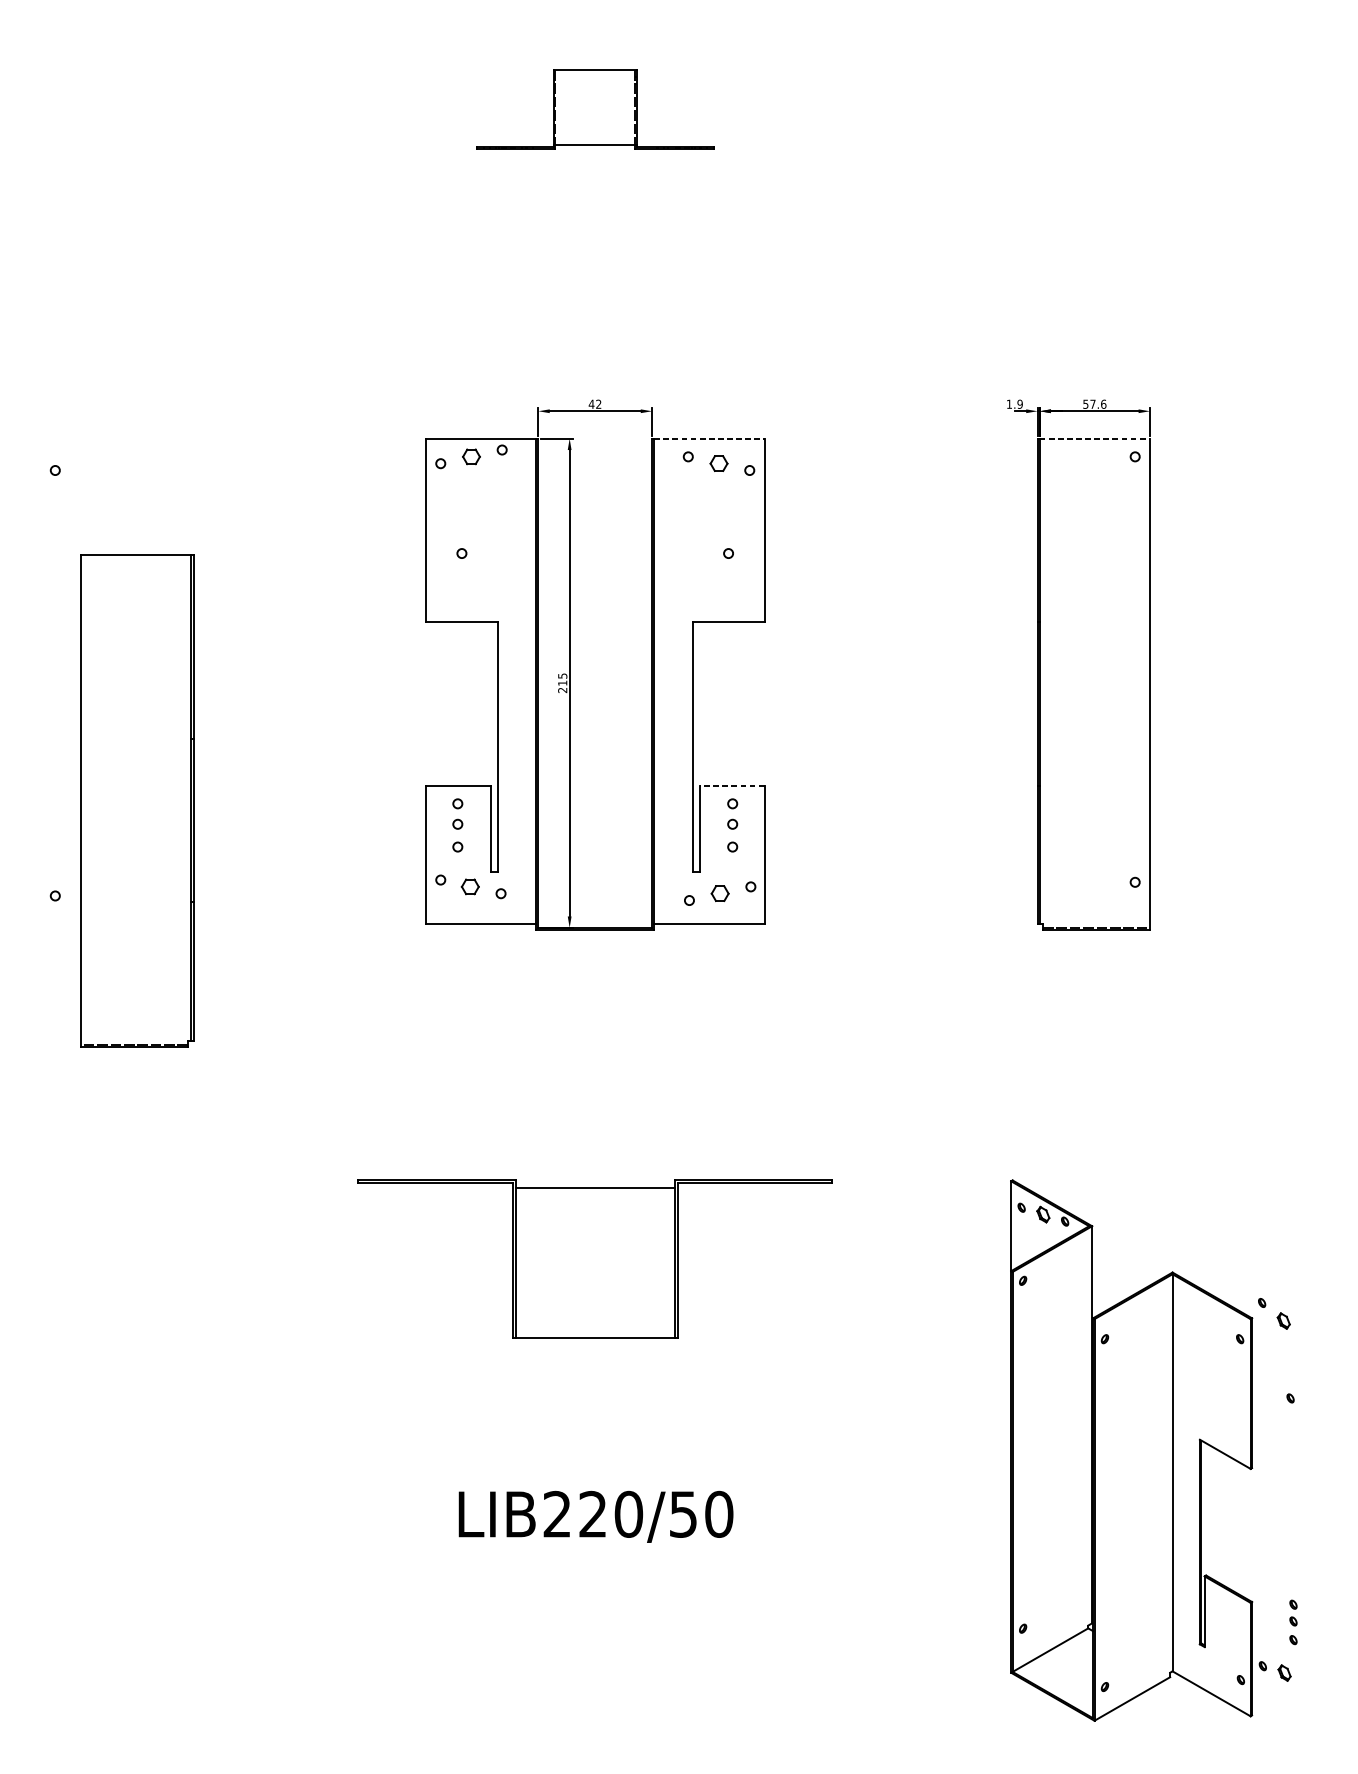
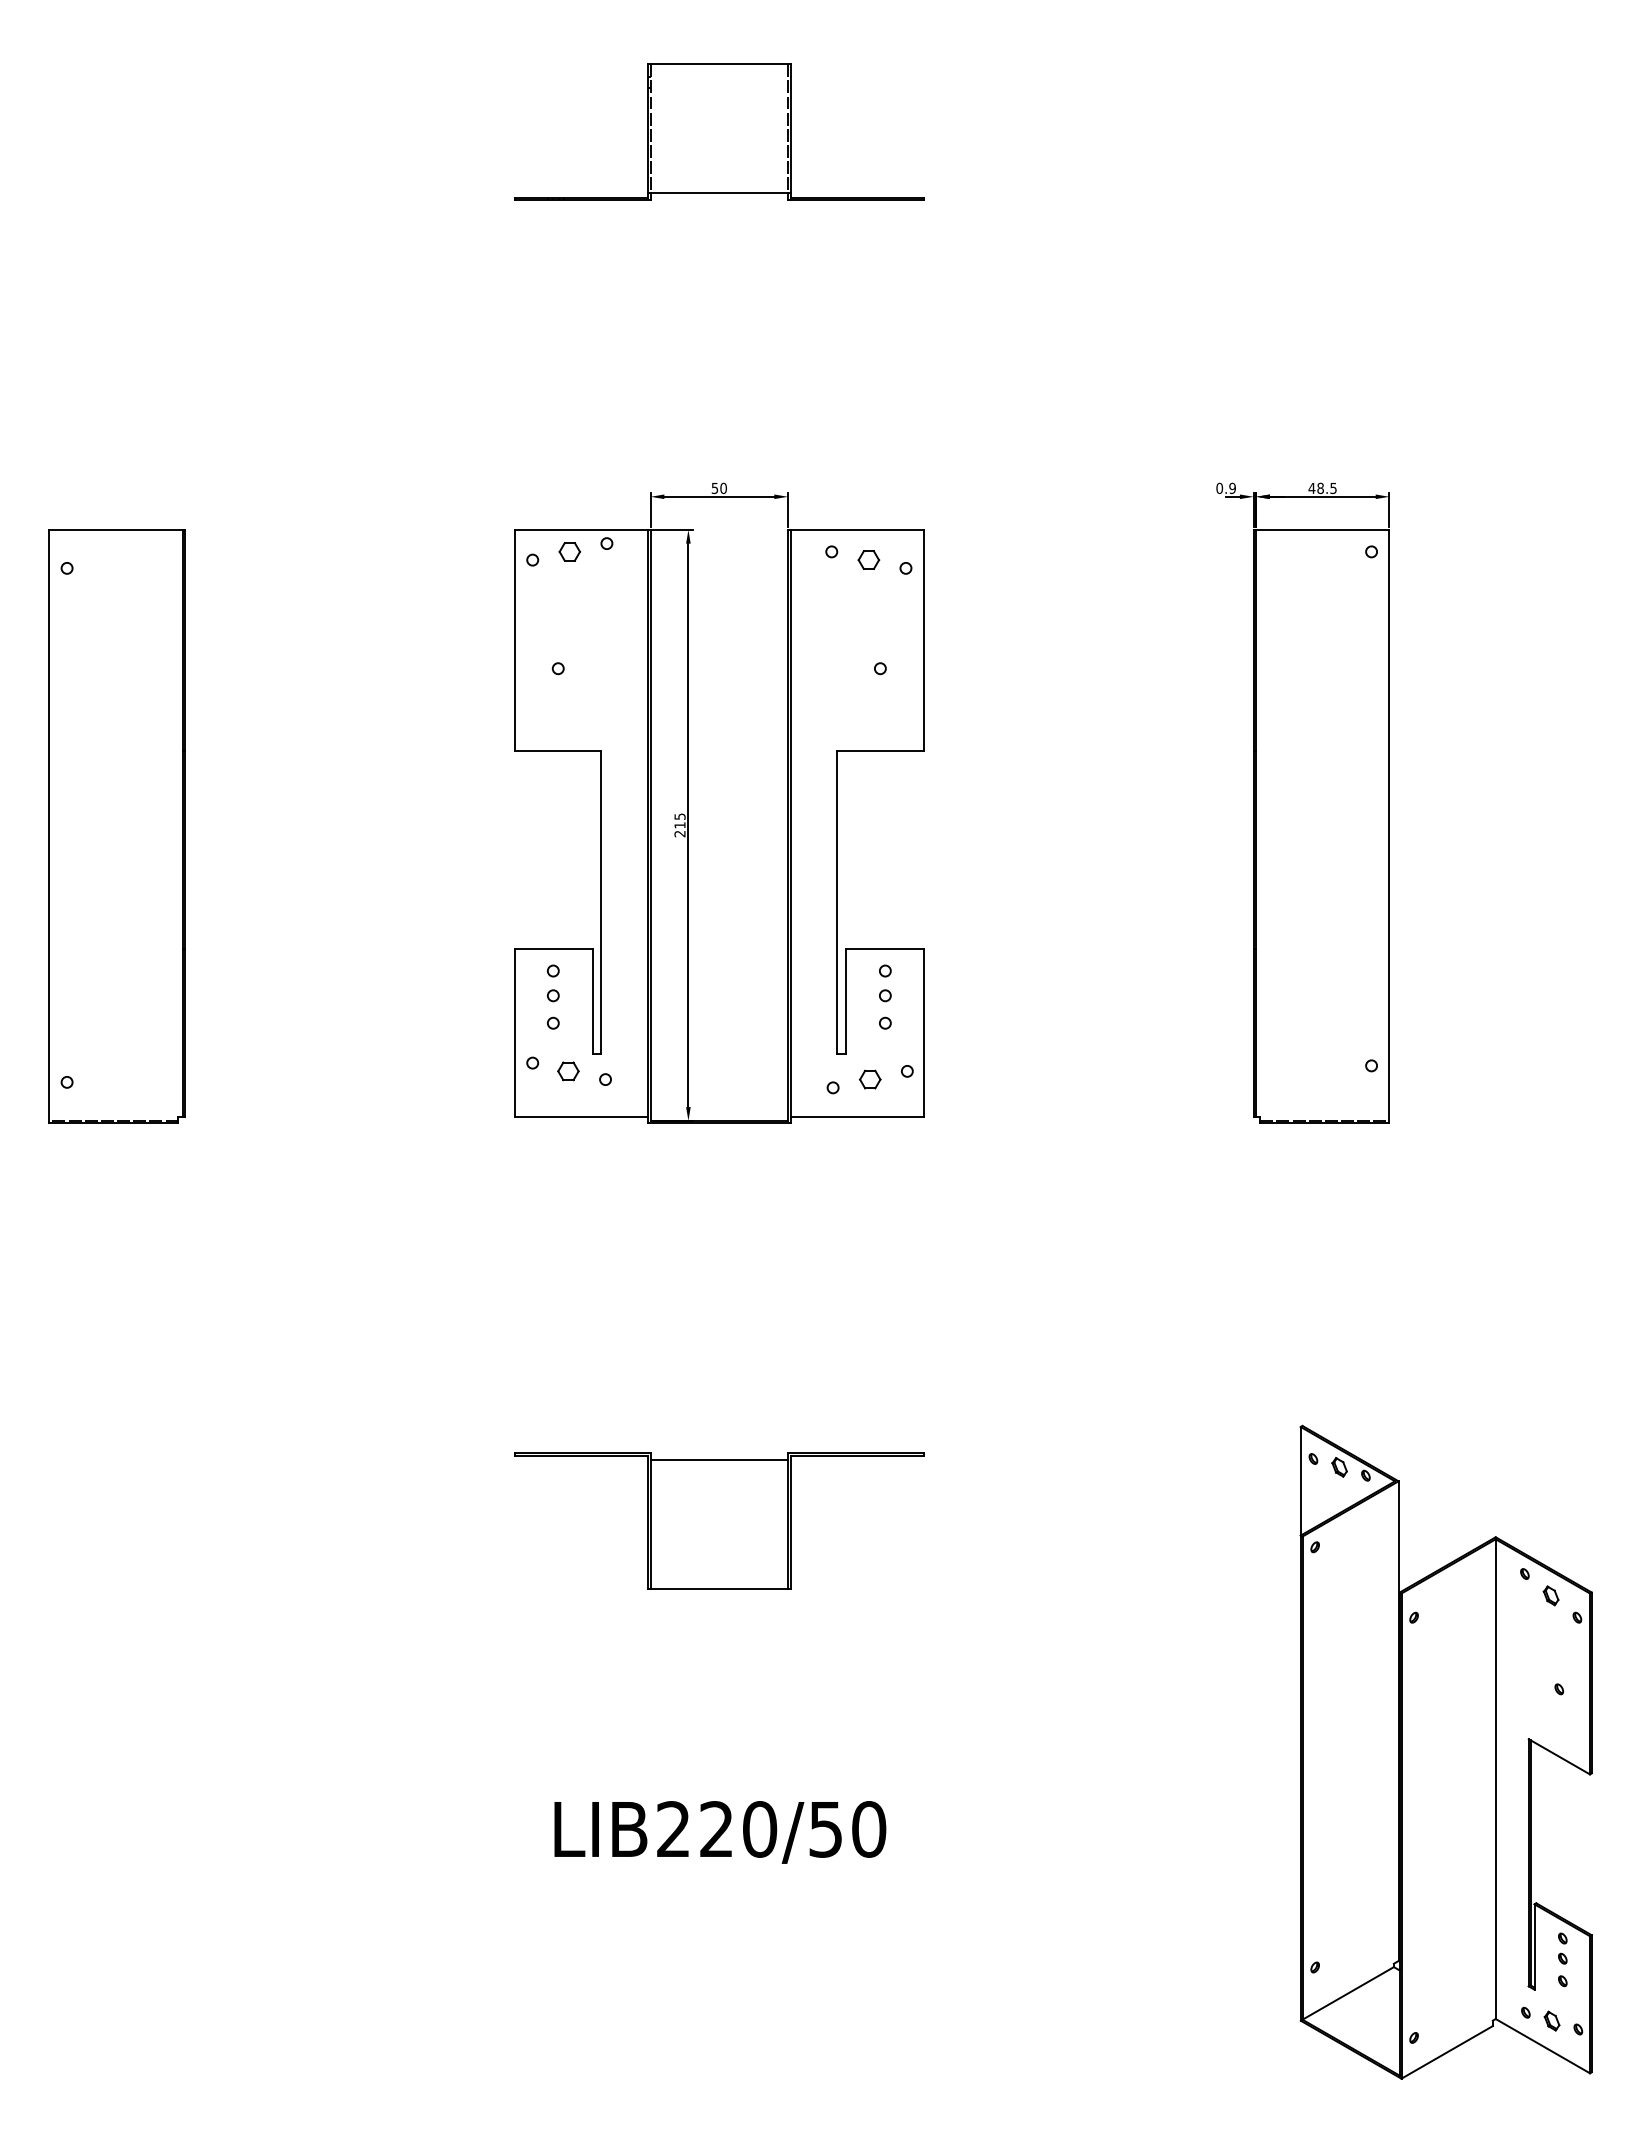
part: (595, 108) -> (719, 131), size x1.43
text: (1009, 403) -> (1219, 487), 1.9 -> 0.9
text: (594, 404) -> (718, 488), 42 -> 50
text: (1094, 404) -> (1322, 488), 57.6 -> 48.5
line: (709, 438) -> (857, 529), dashed -> solid
line: (1094, 438) -> (1322, 529), dashed -> solid
line: (731, 786) -> (884, 949), dashed -> solid
part: (136, 800) -> (116, 826), moved
part: (595, 1258) -> (719, 1520), size x0.71
part: (1130, 1449) -> (1445, 1751), moved

